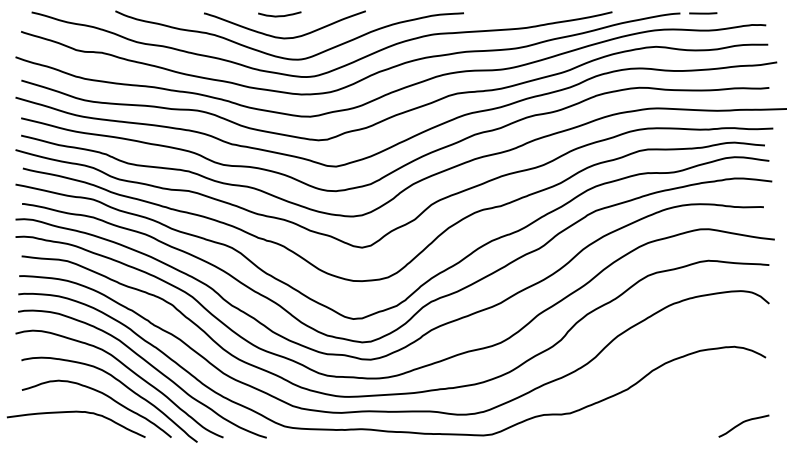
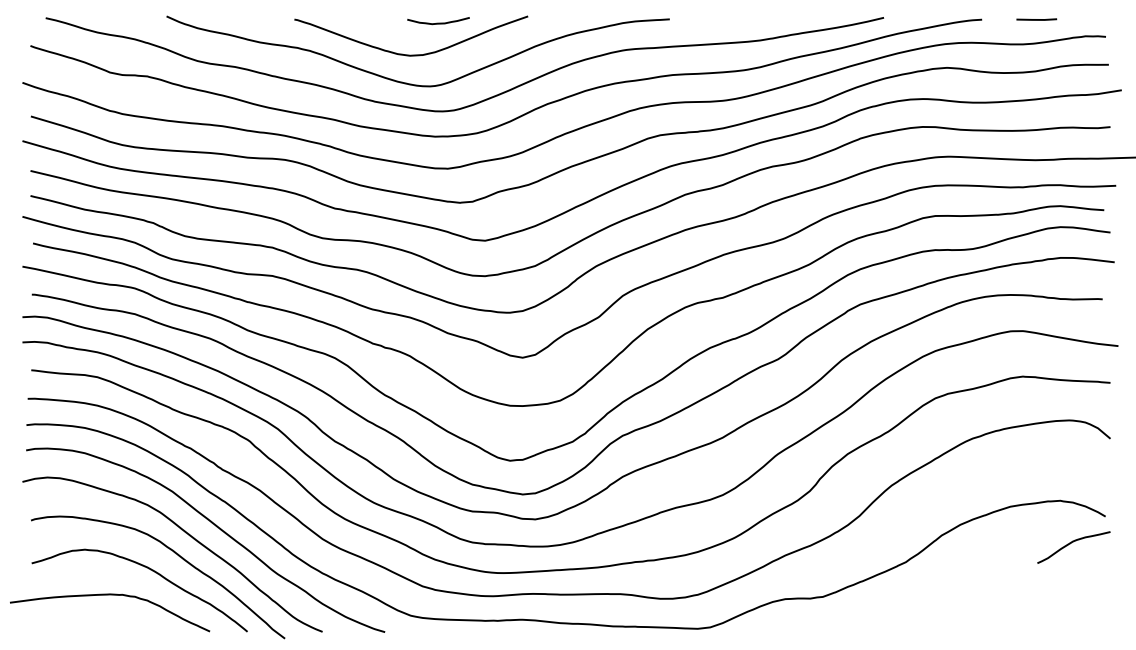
line: (703, 13) -> (1037, 19), moved
curve: (279, 15) -> (438, 22), moved
curve: (743, 423) -> (1073, 543), moved

